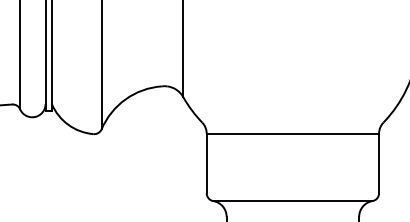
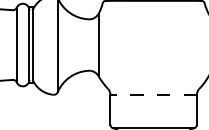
line: (292, 133) -> (153, 94), solid -> dashed

